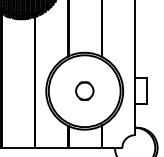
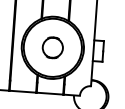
part: (84, 90) -> (52, 47), size x1.43

